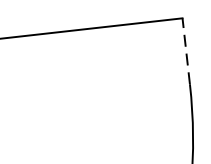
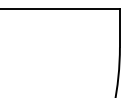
line: (185, 50) -> (119, 27), dashed -> solid

